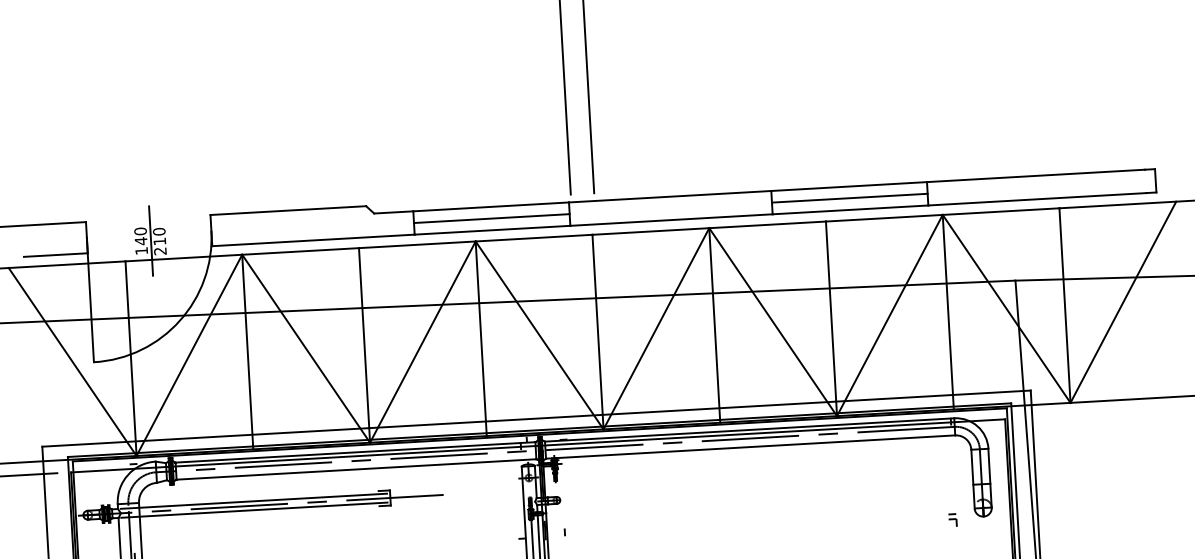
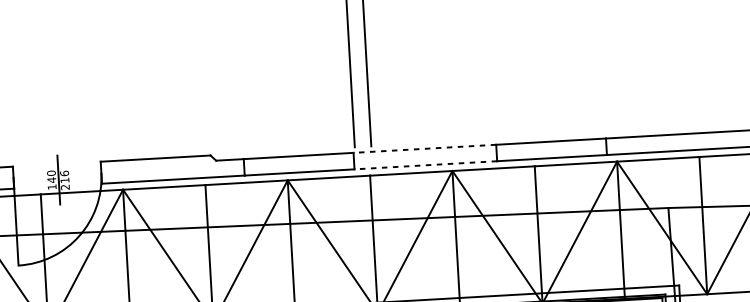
line: (669, 196) -> (424, 148), solid -> dashed
line: (849, 197) -> (551, 149), removed
line: (491, 218) -> (298, 164), removed
line: (670, 220) -> (425, 165), solid -> dashed
text: (158, 231) -> (64, 173), 210 -> 216

